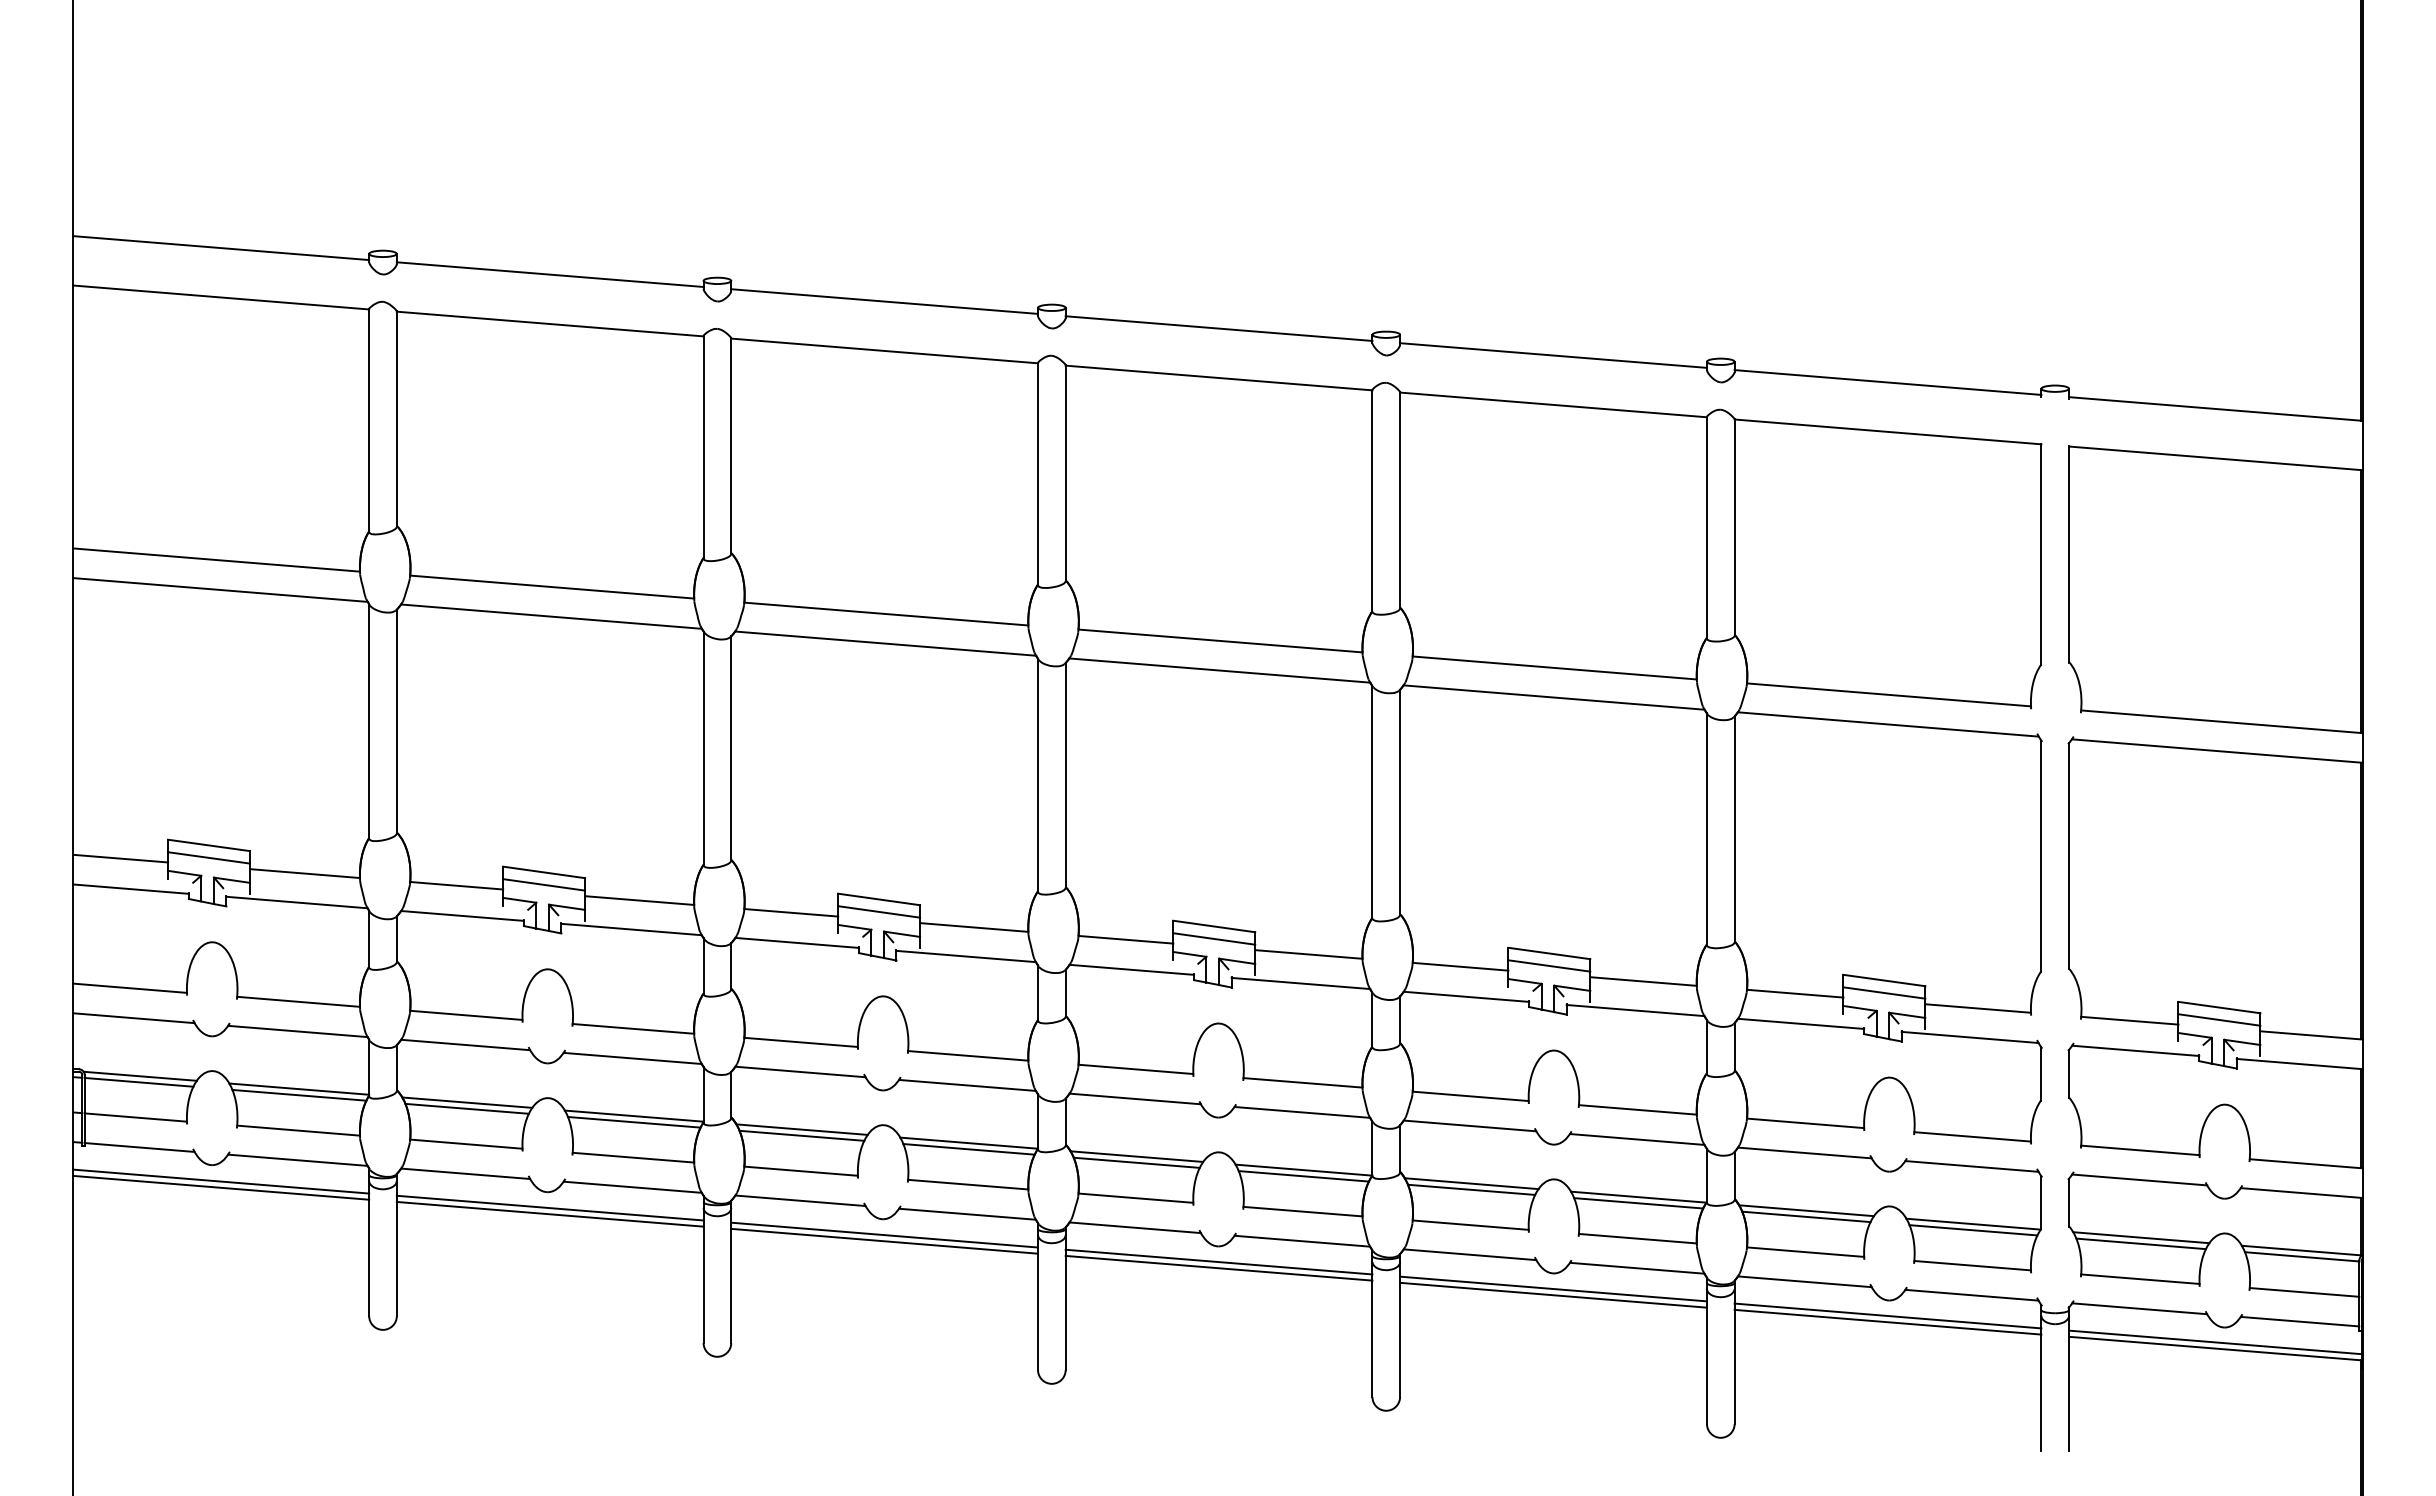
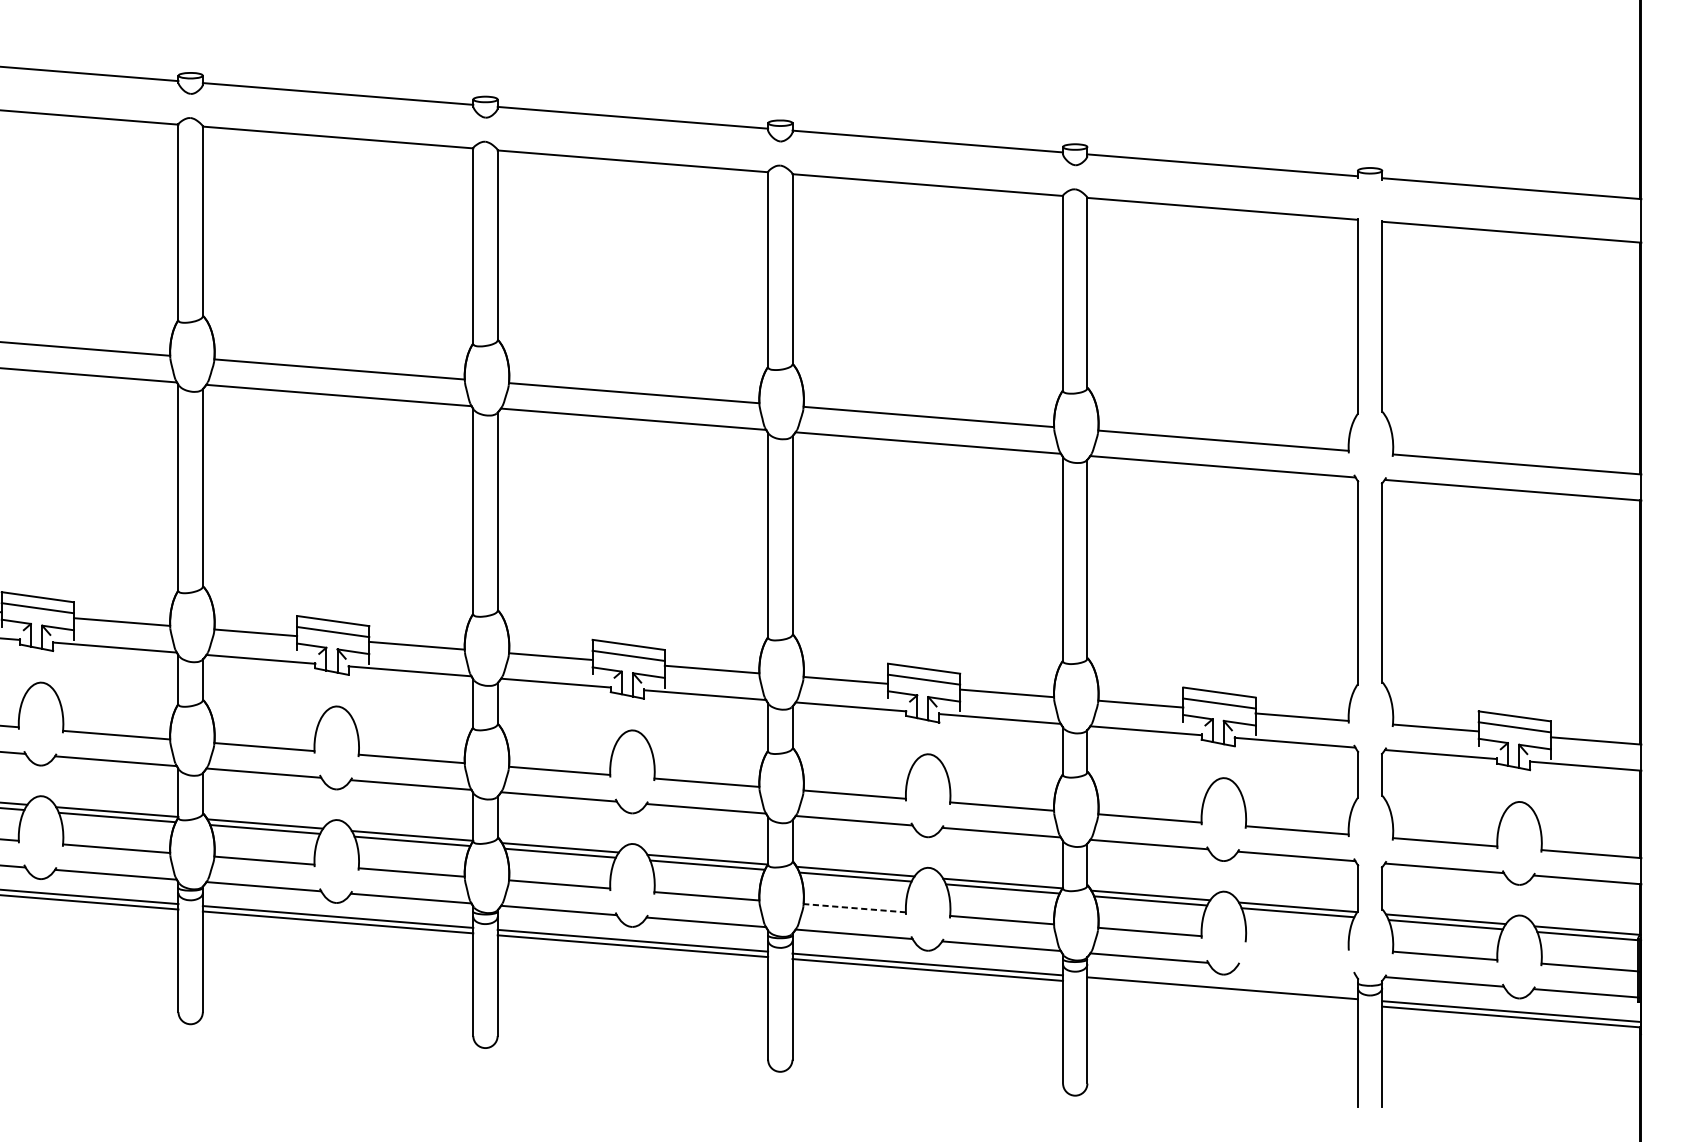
line: (1470, 1225) -> (854, 908), solid -> dashed
line: (1972, 1265) -> (1297, 943), removed
line: (1971, 1294) -> (1296, 969), removed
line: (1887, 1321) -> (1222, 993), removed

